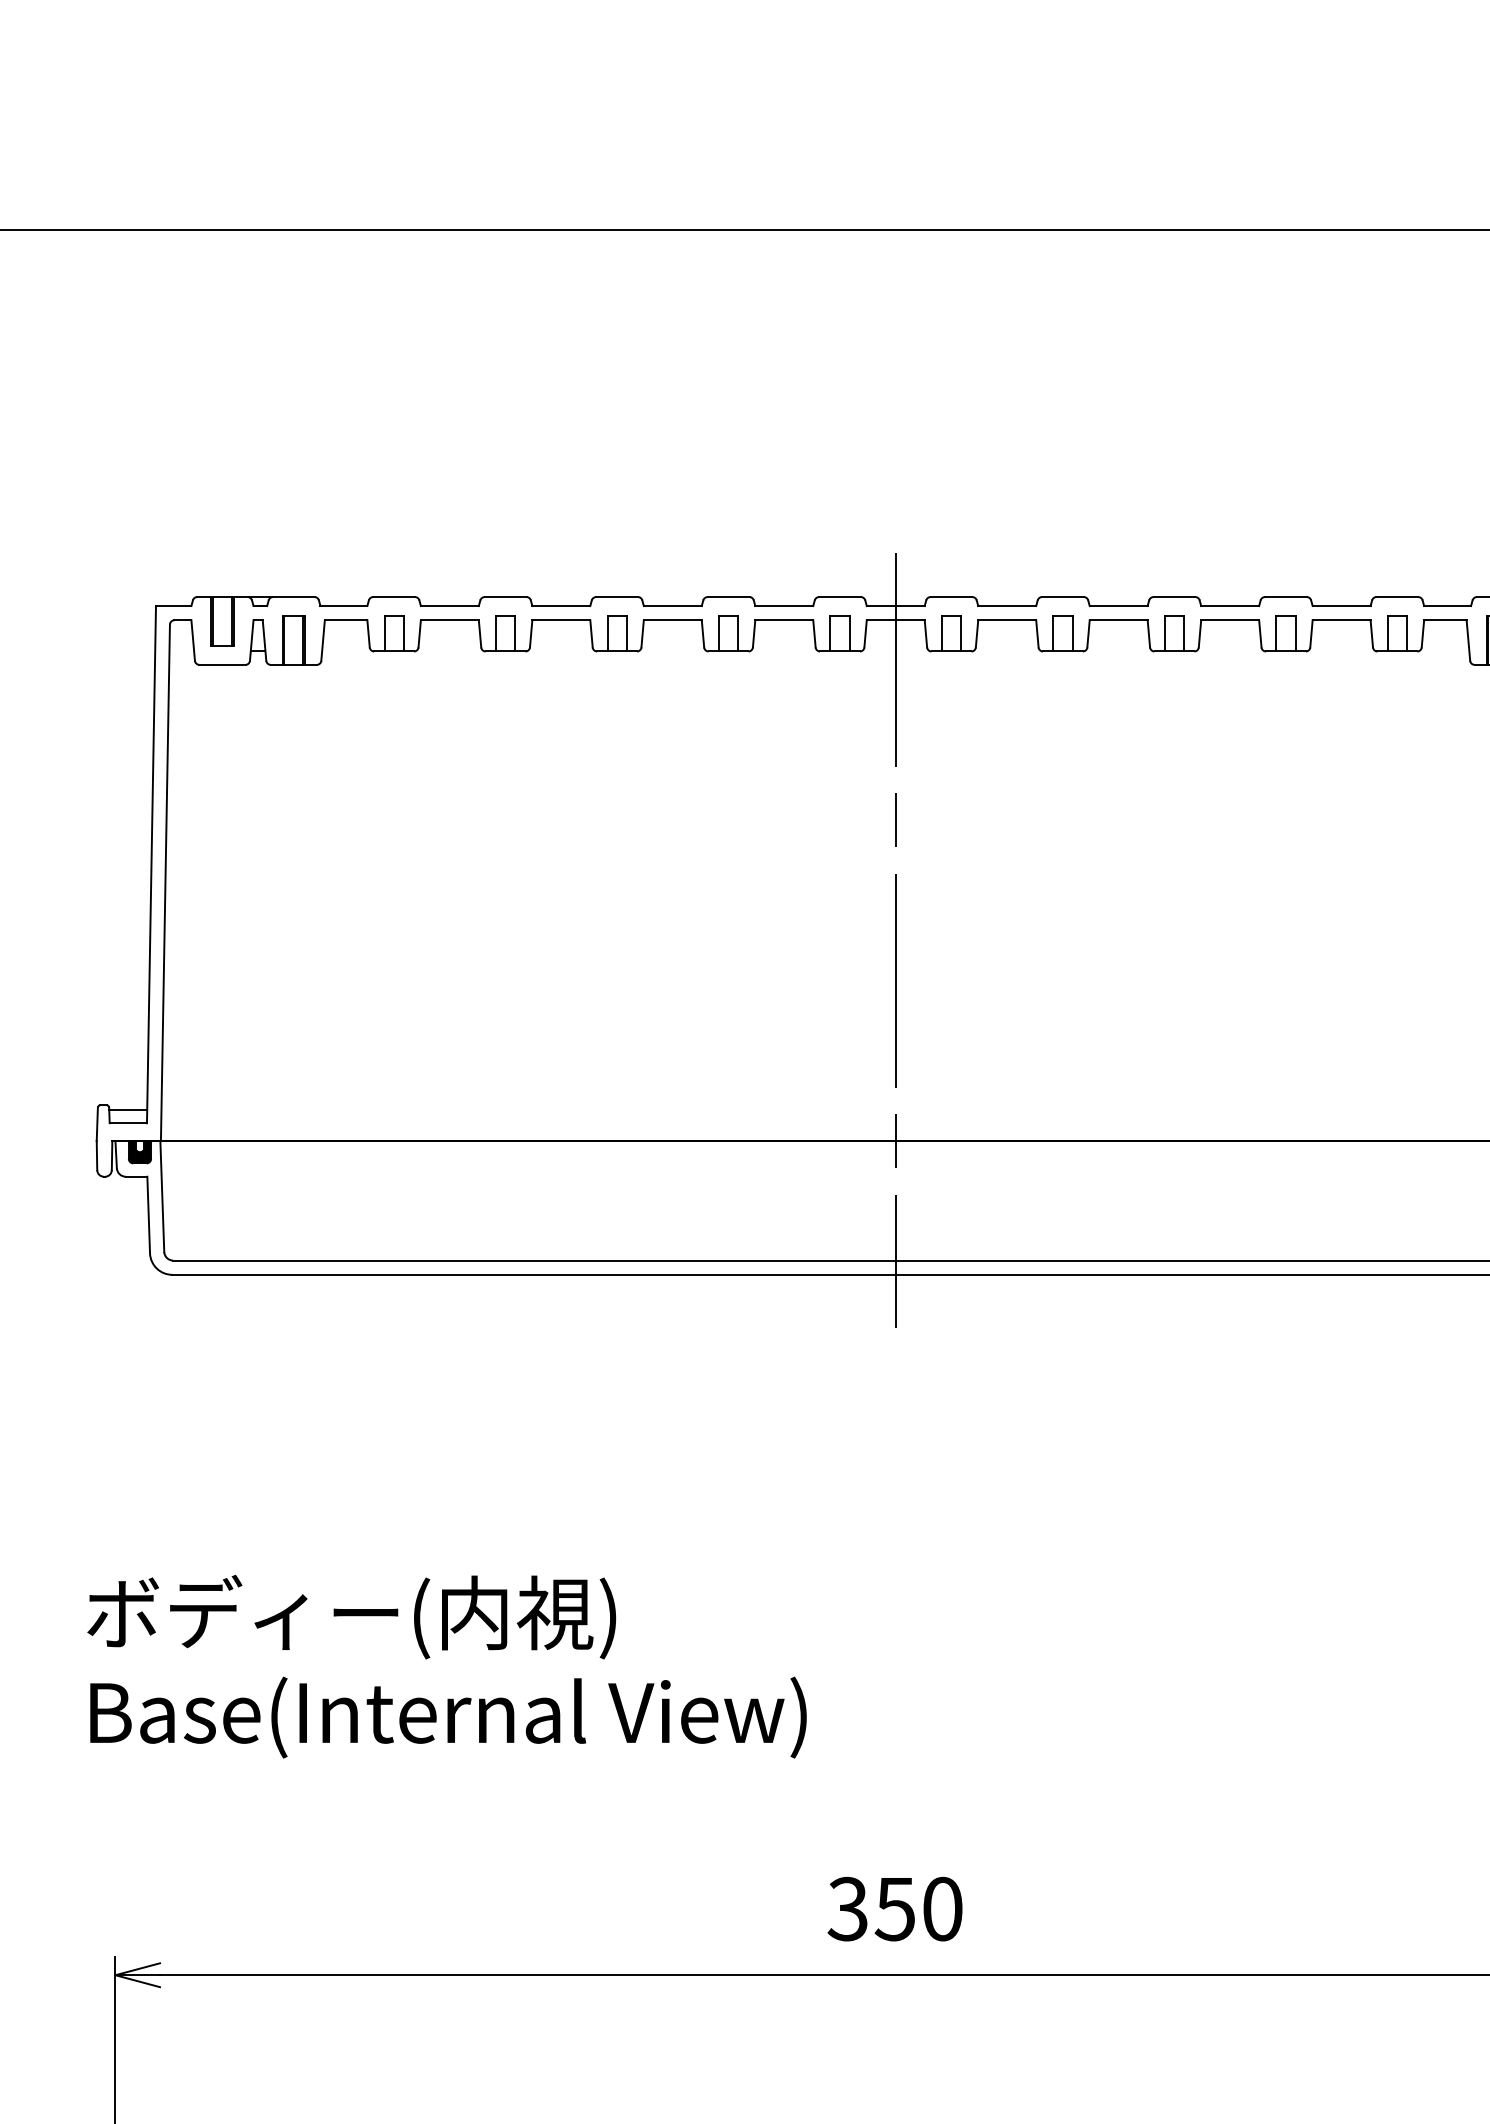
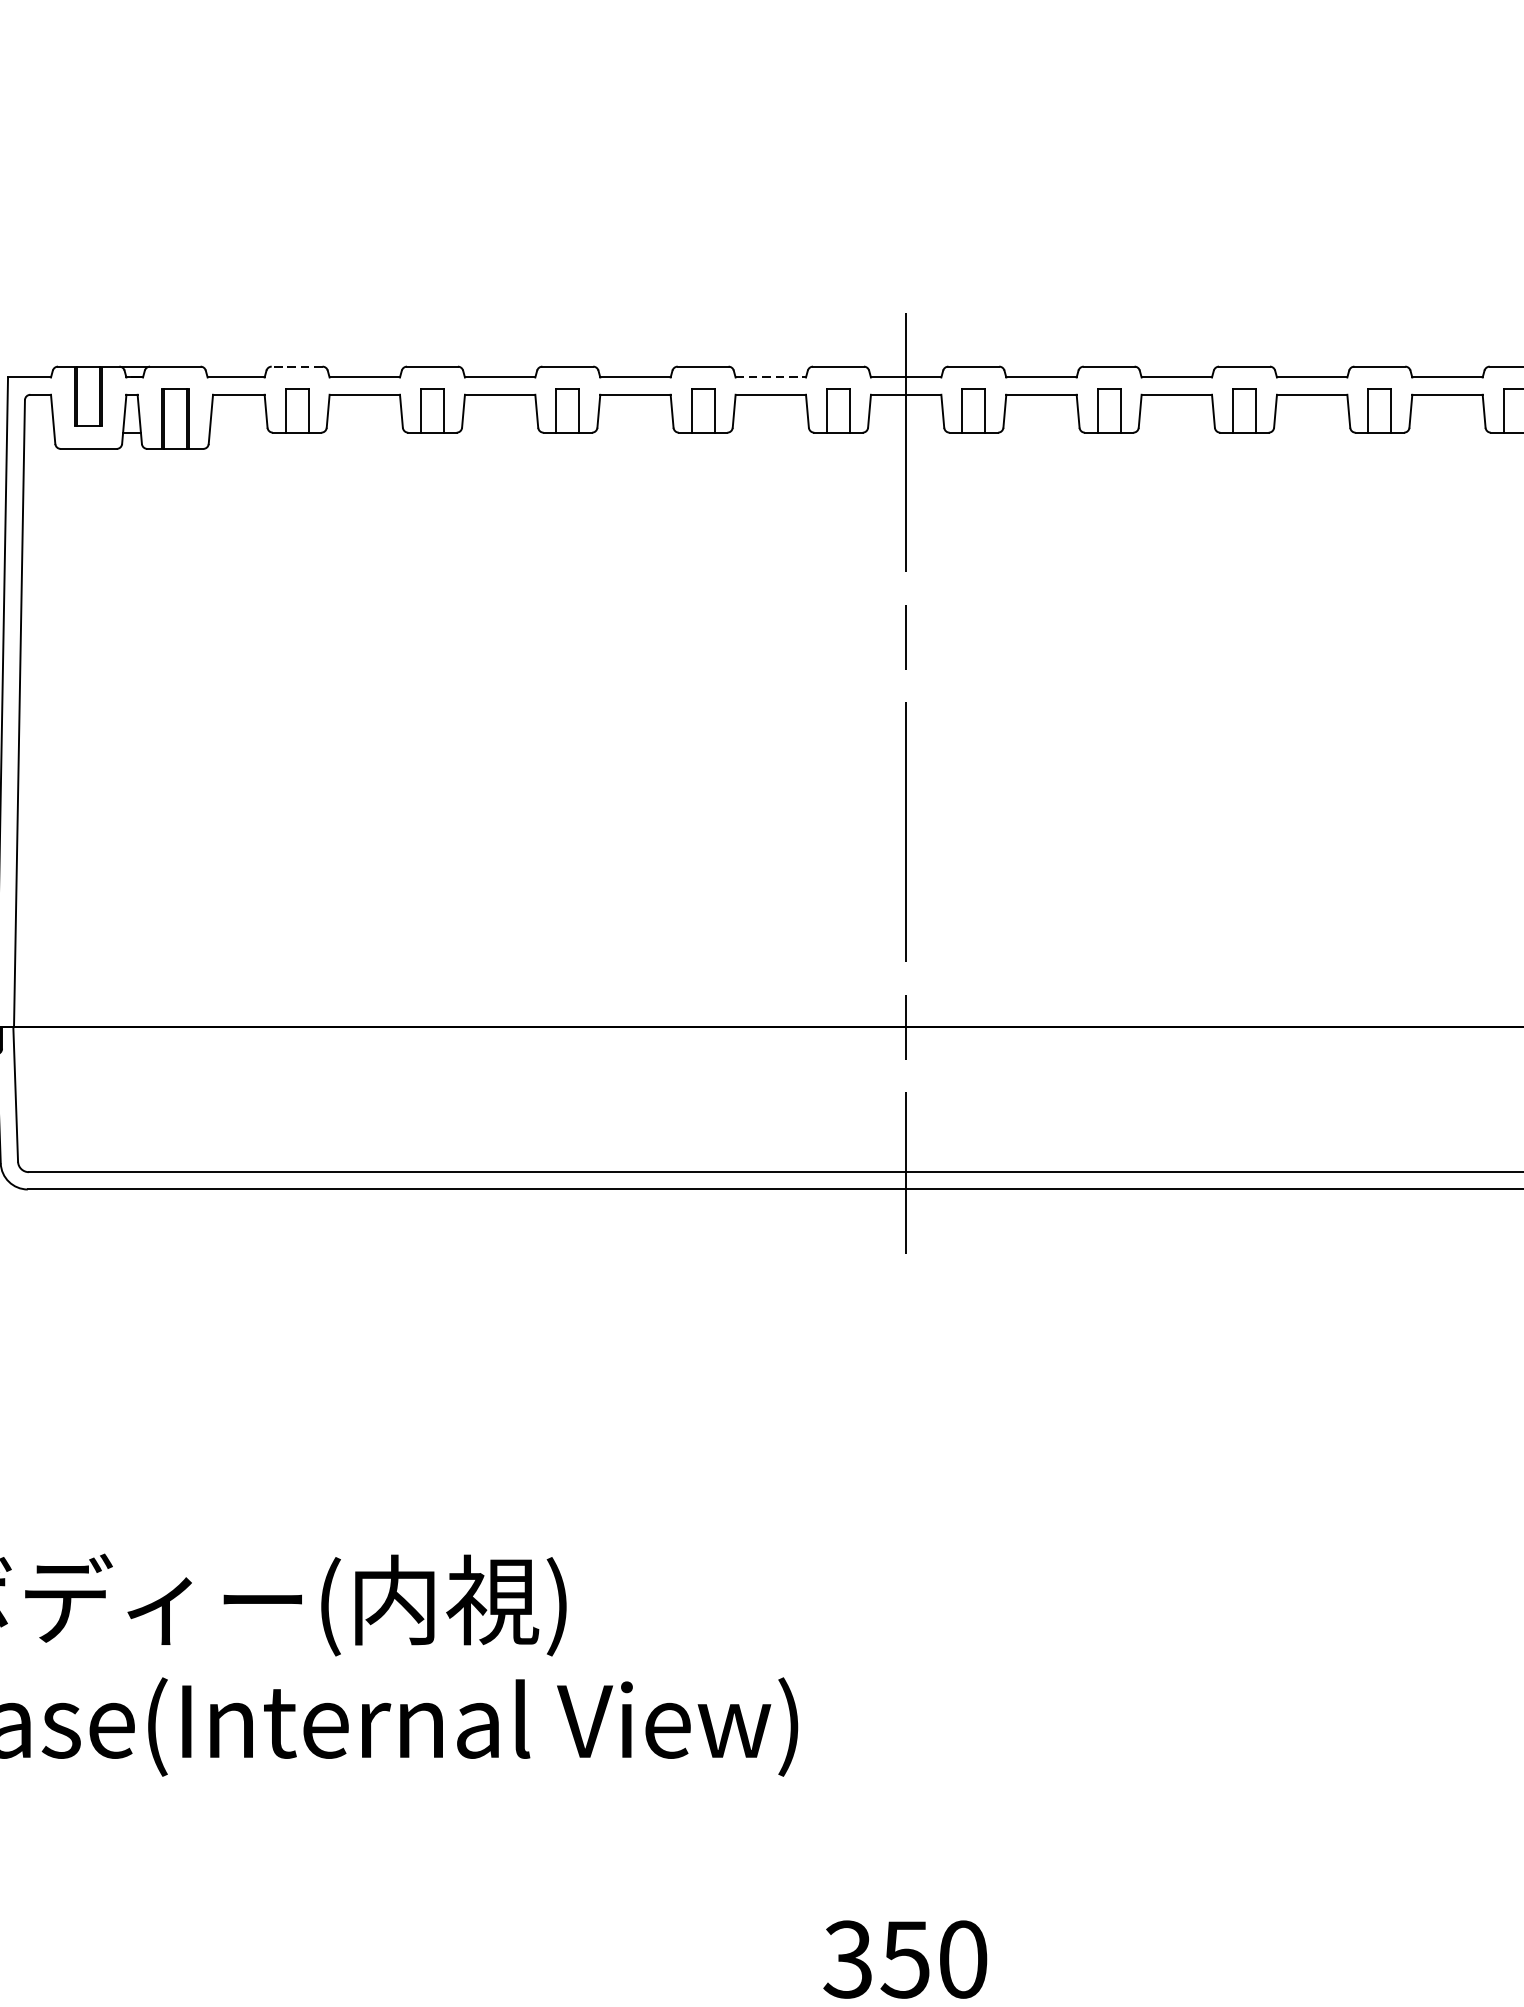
line: (394, 597) -> (297, 367), solid -> dashed
line: (784, 606) -> (771, 378), solid -> dashed

